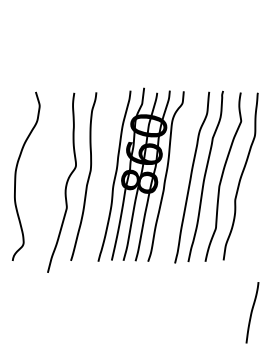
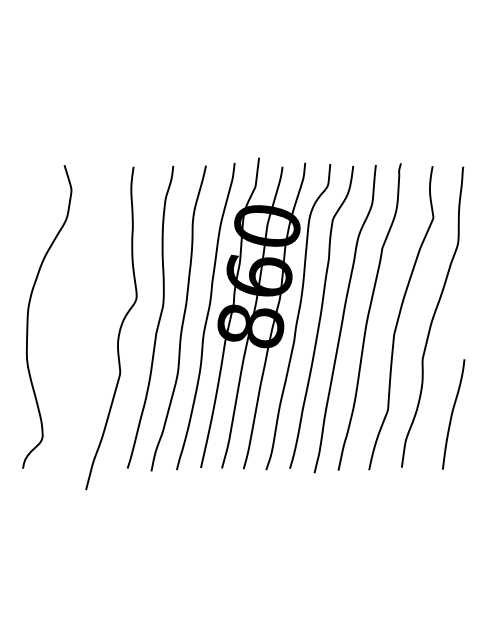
curve: (178, 176) -> (320, 317), added
curve: (101, 177) -> (182, 318), added
curve: (252, 312) -> (453, 413), moved

